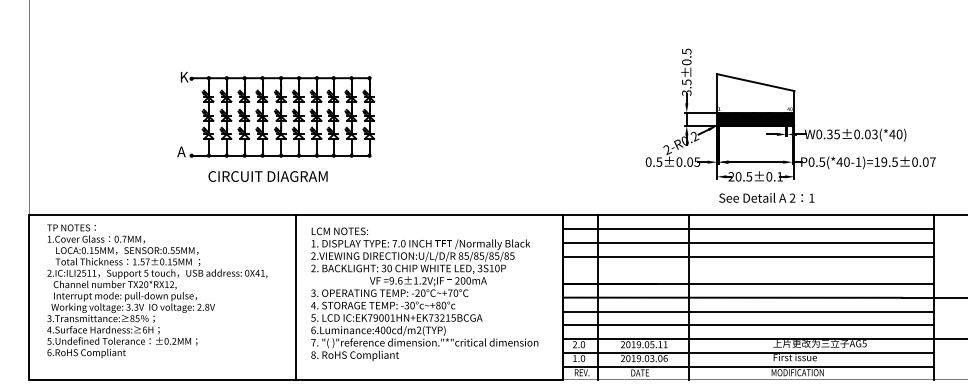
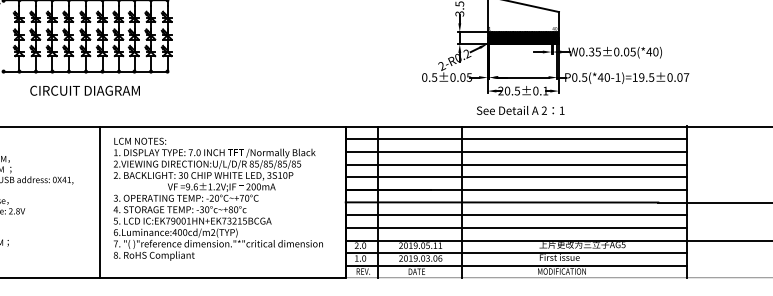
text: (874, 133) -> (632, 51), W0.35±0.03(*40) -> W0.35±0.05(*40)
text: (267, 176) -> (84, 90), moved
text: (766, 197) -> (520, 110), moved
line: (747, 270) -> (515, 177), added

